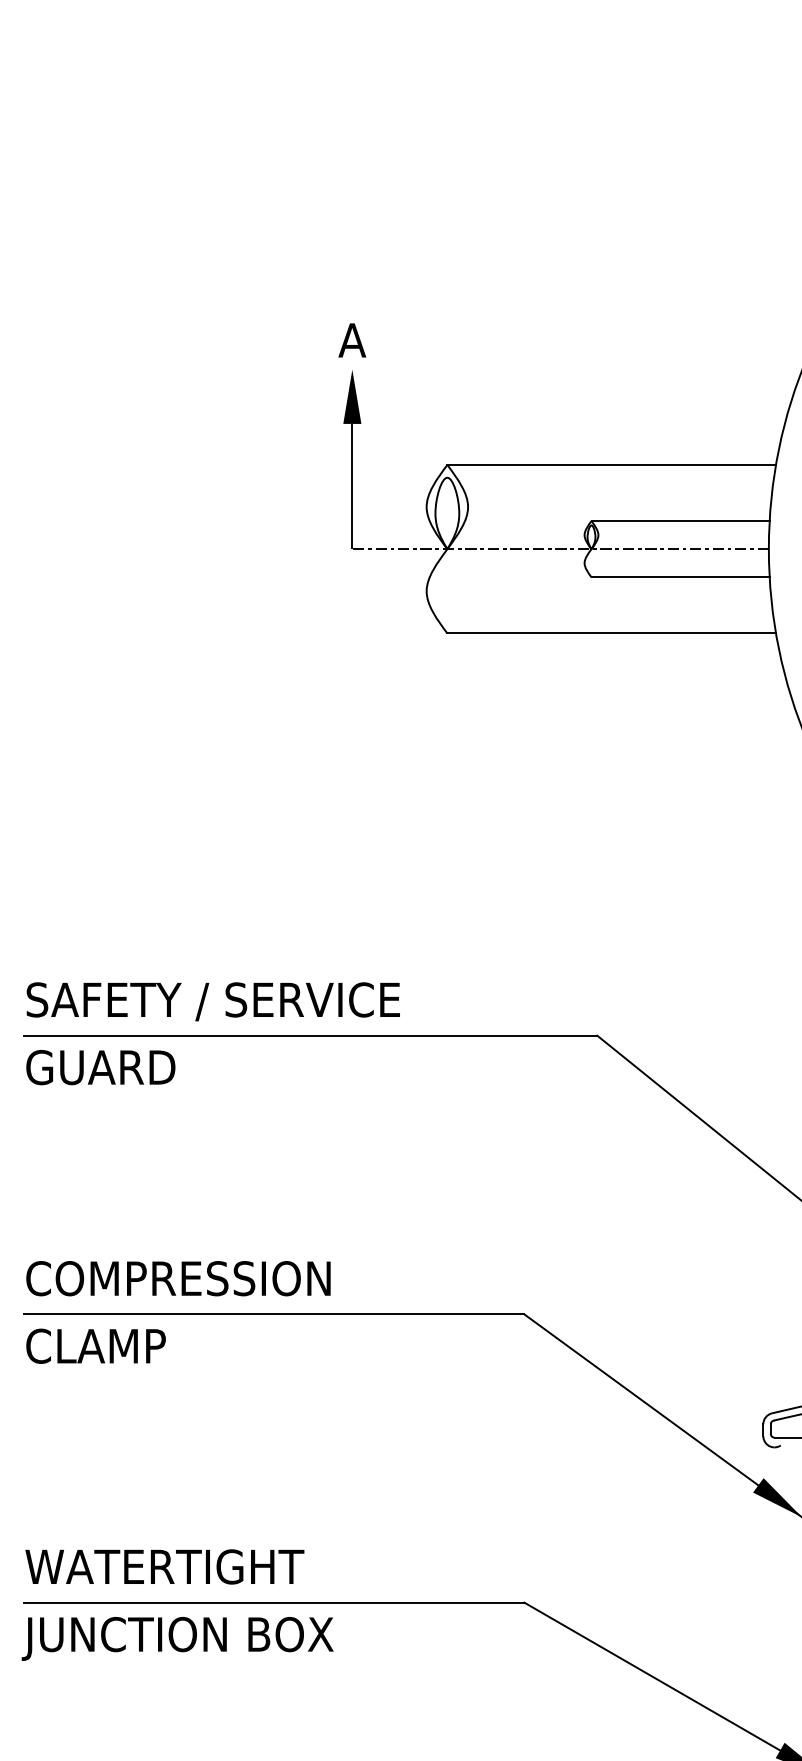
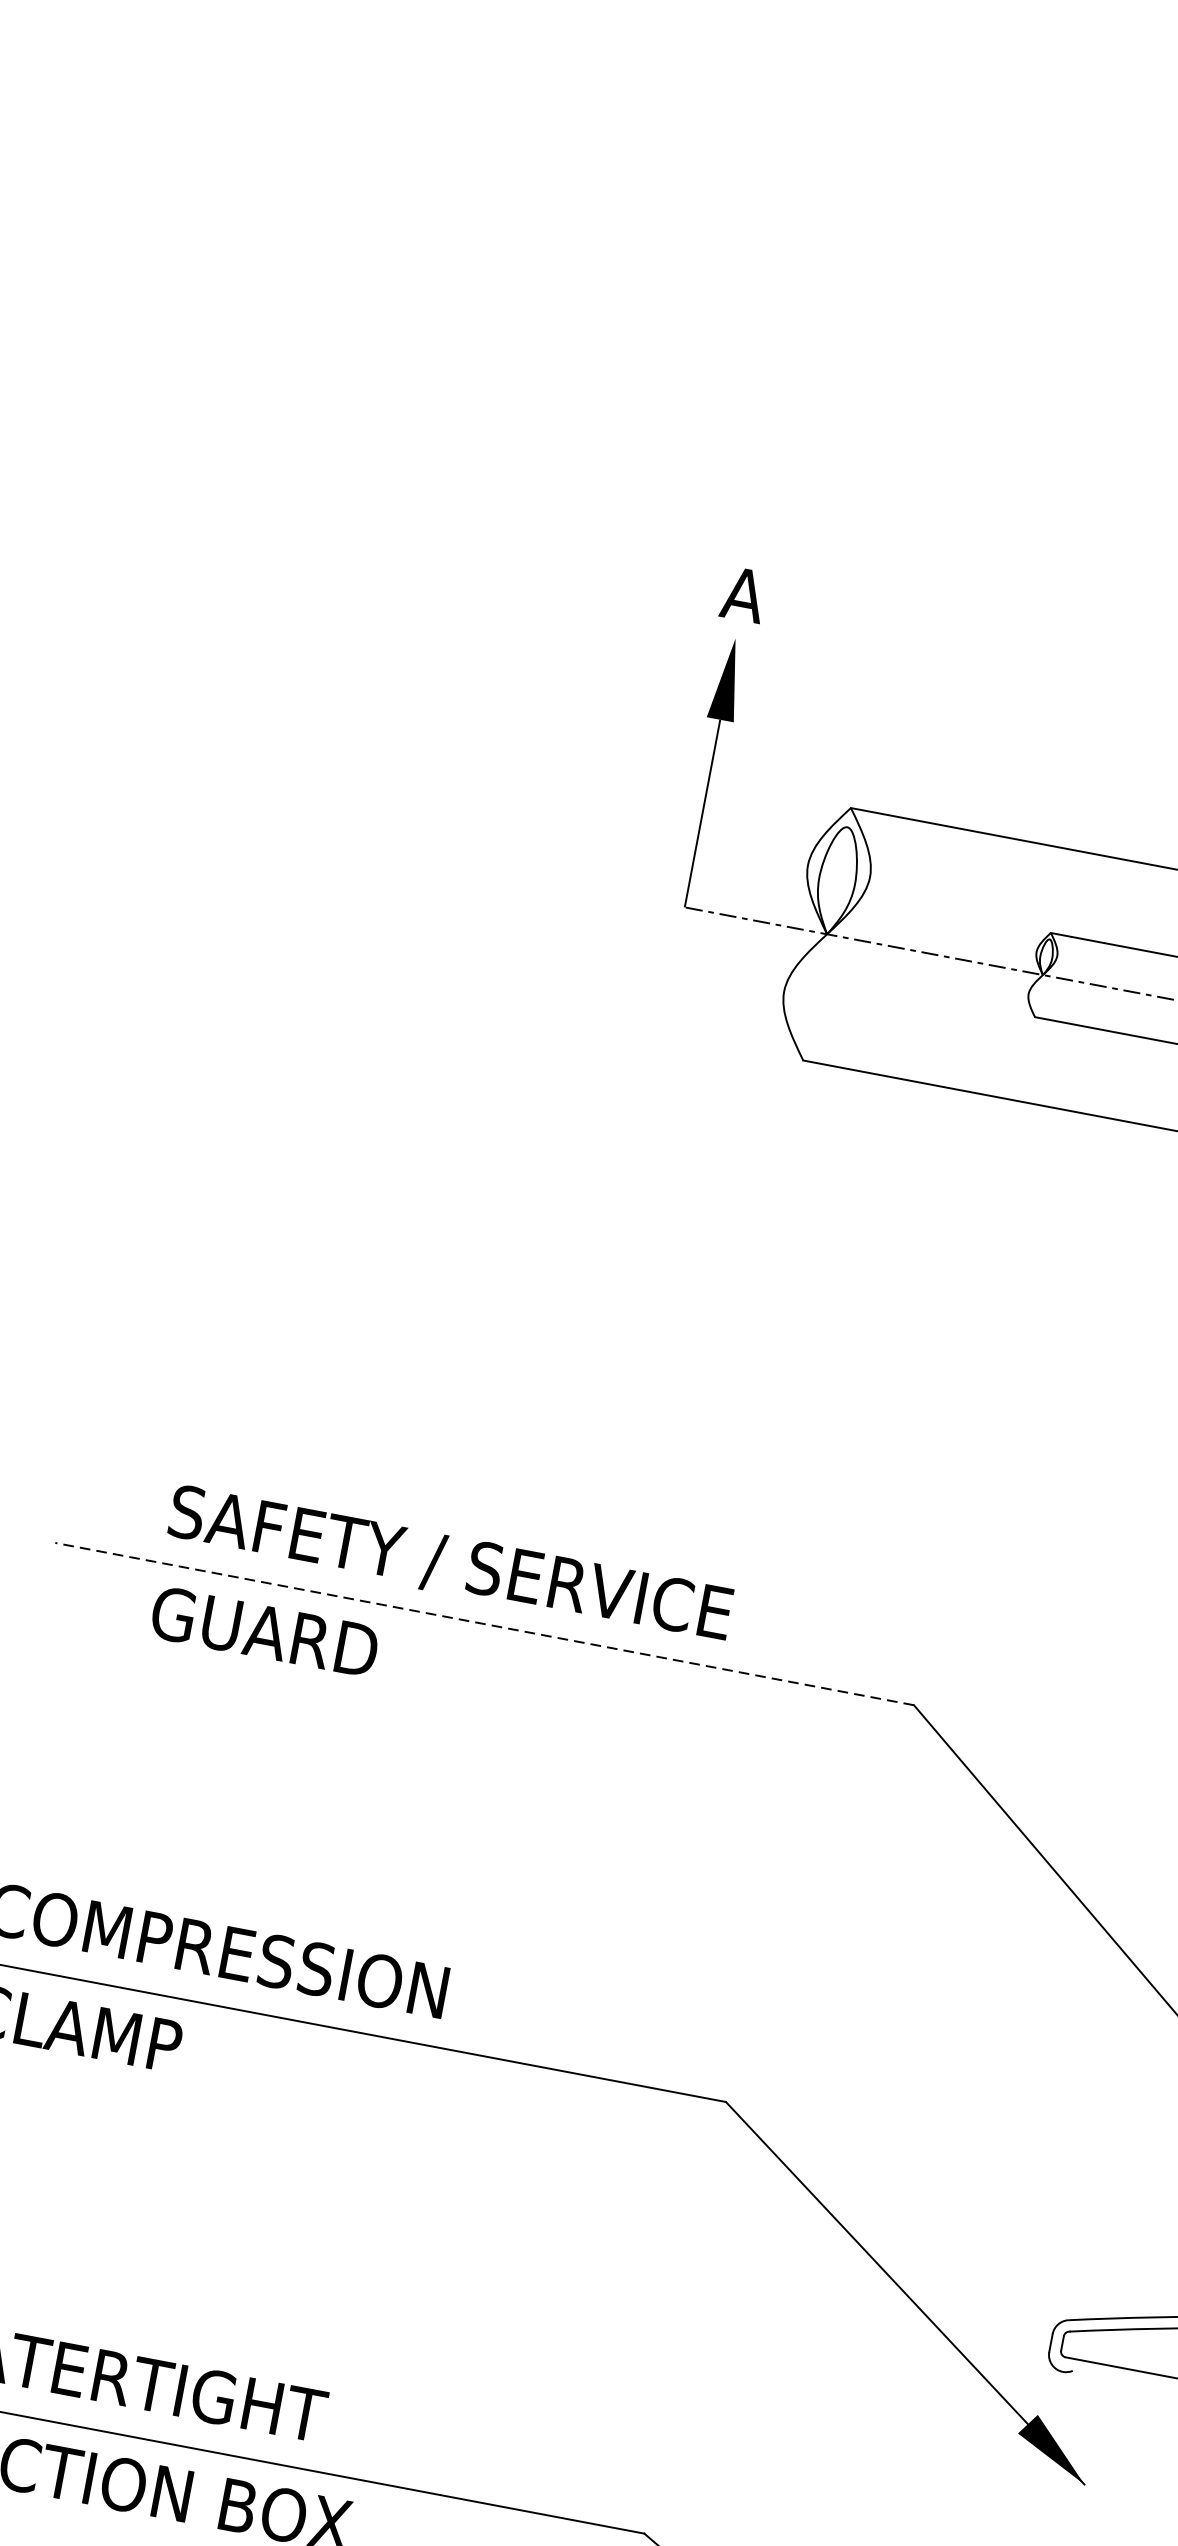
text: (212, 1001) -> (449, 1564), moved
line: (310, 1035) -> (484, 1623), solid -> dashed
text: (100, 1067) -> (264, 1631), moved

